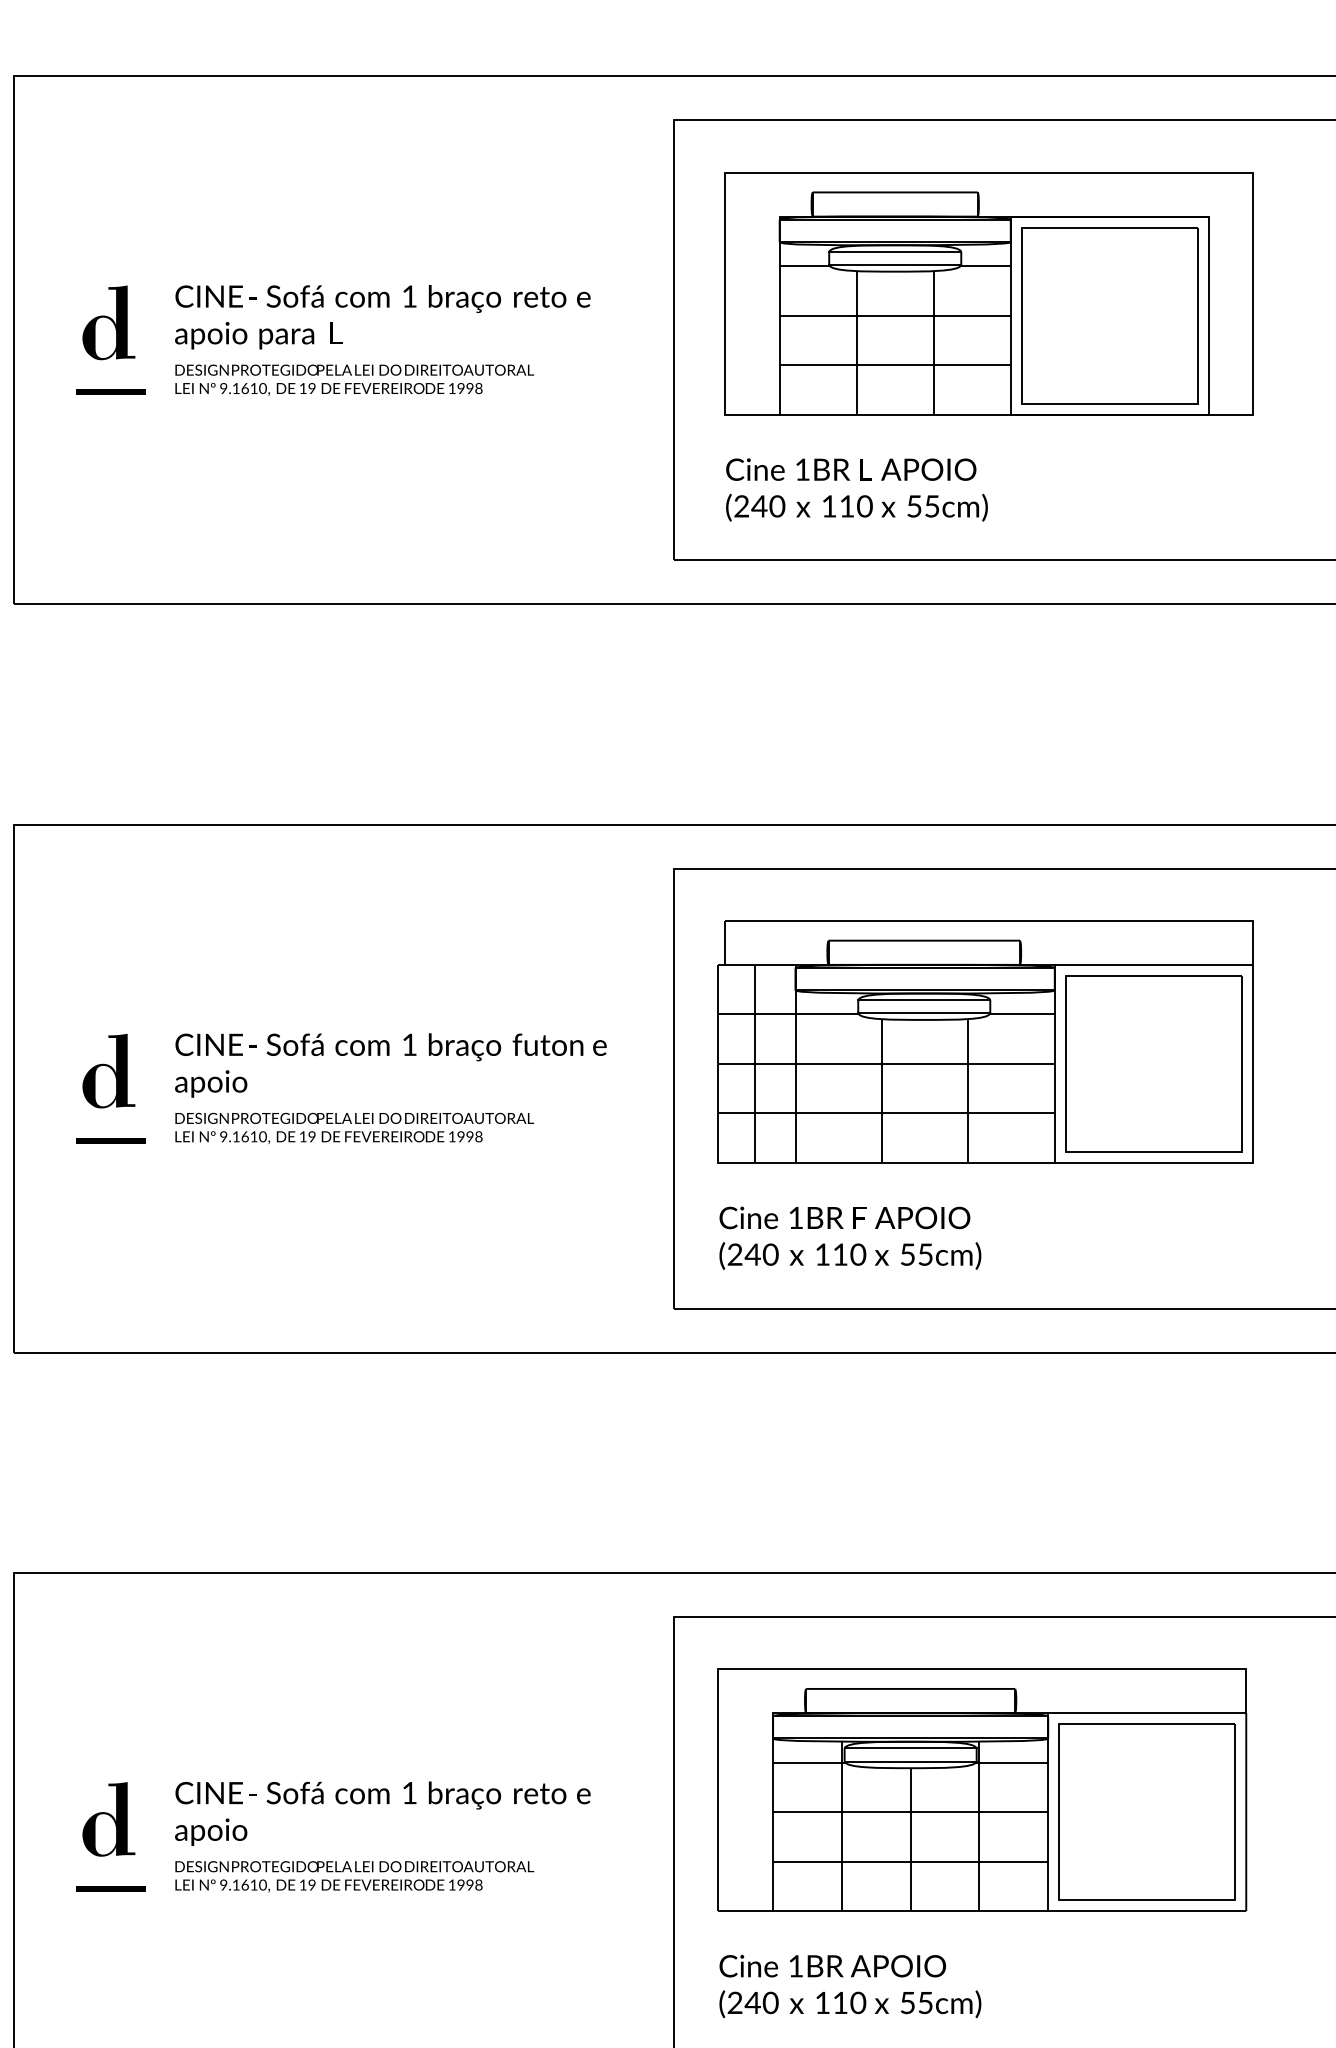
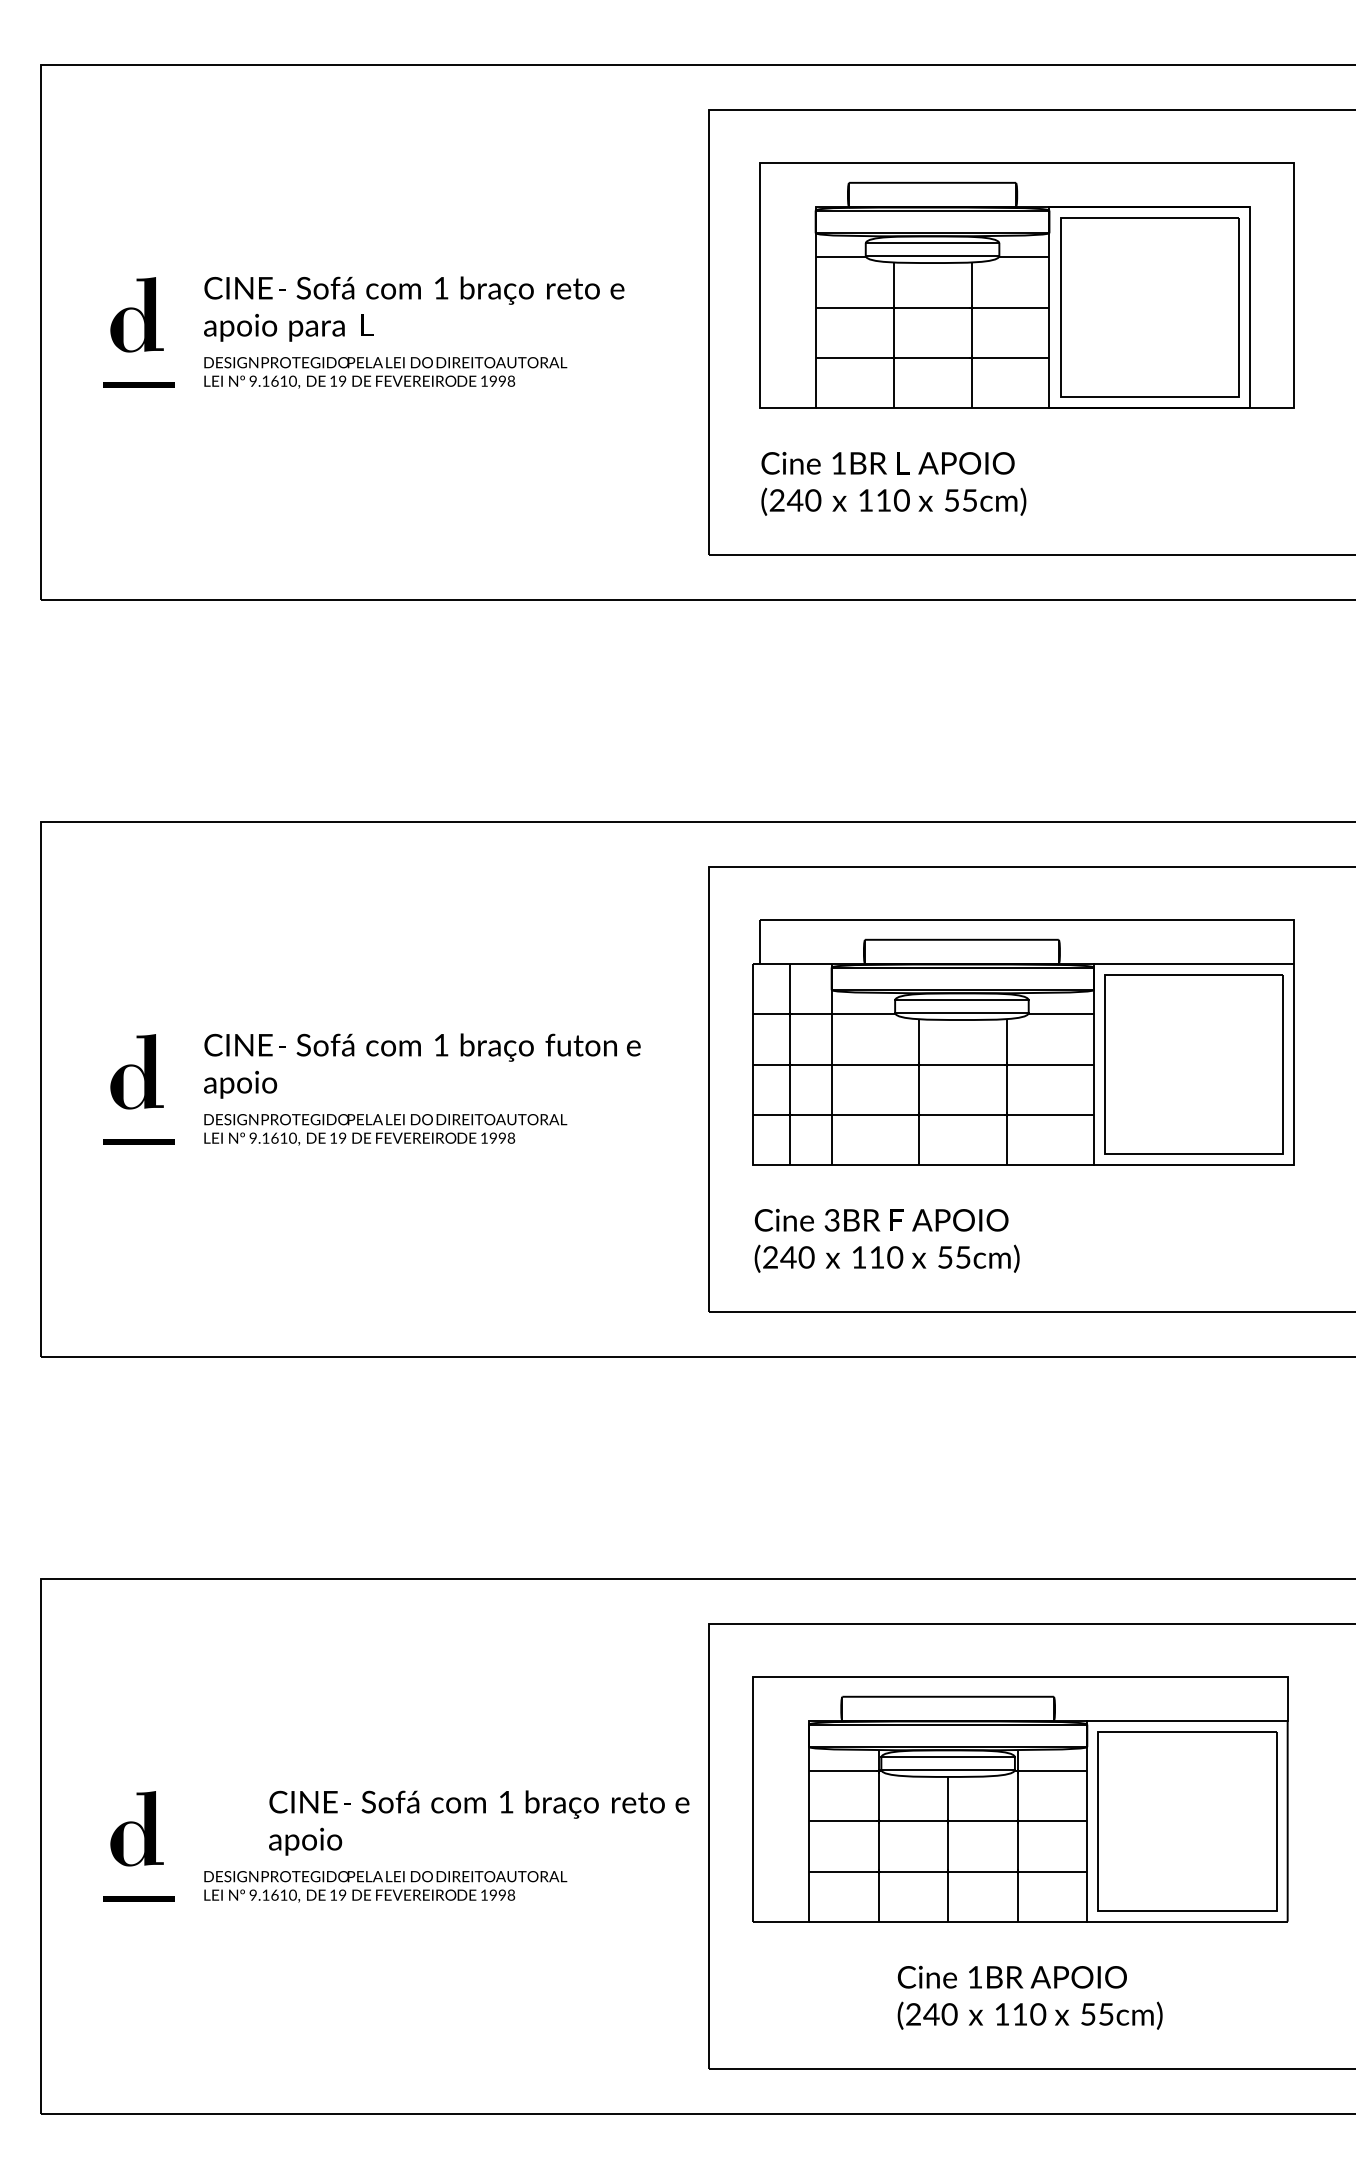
text: (795, 1218) -> (831, 1220), 1BR -> 3BR
text: (383, 1813) -> (479, 1822), moved
text: (849, 1986) -> (1029, 1997), moved

